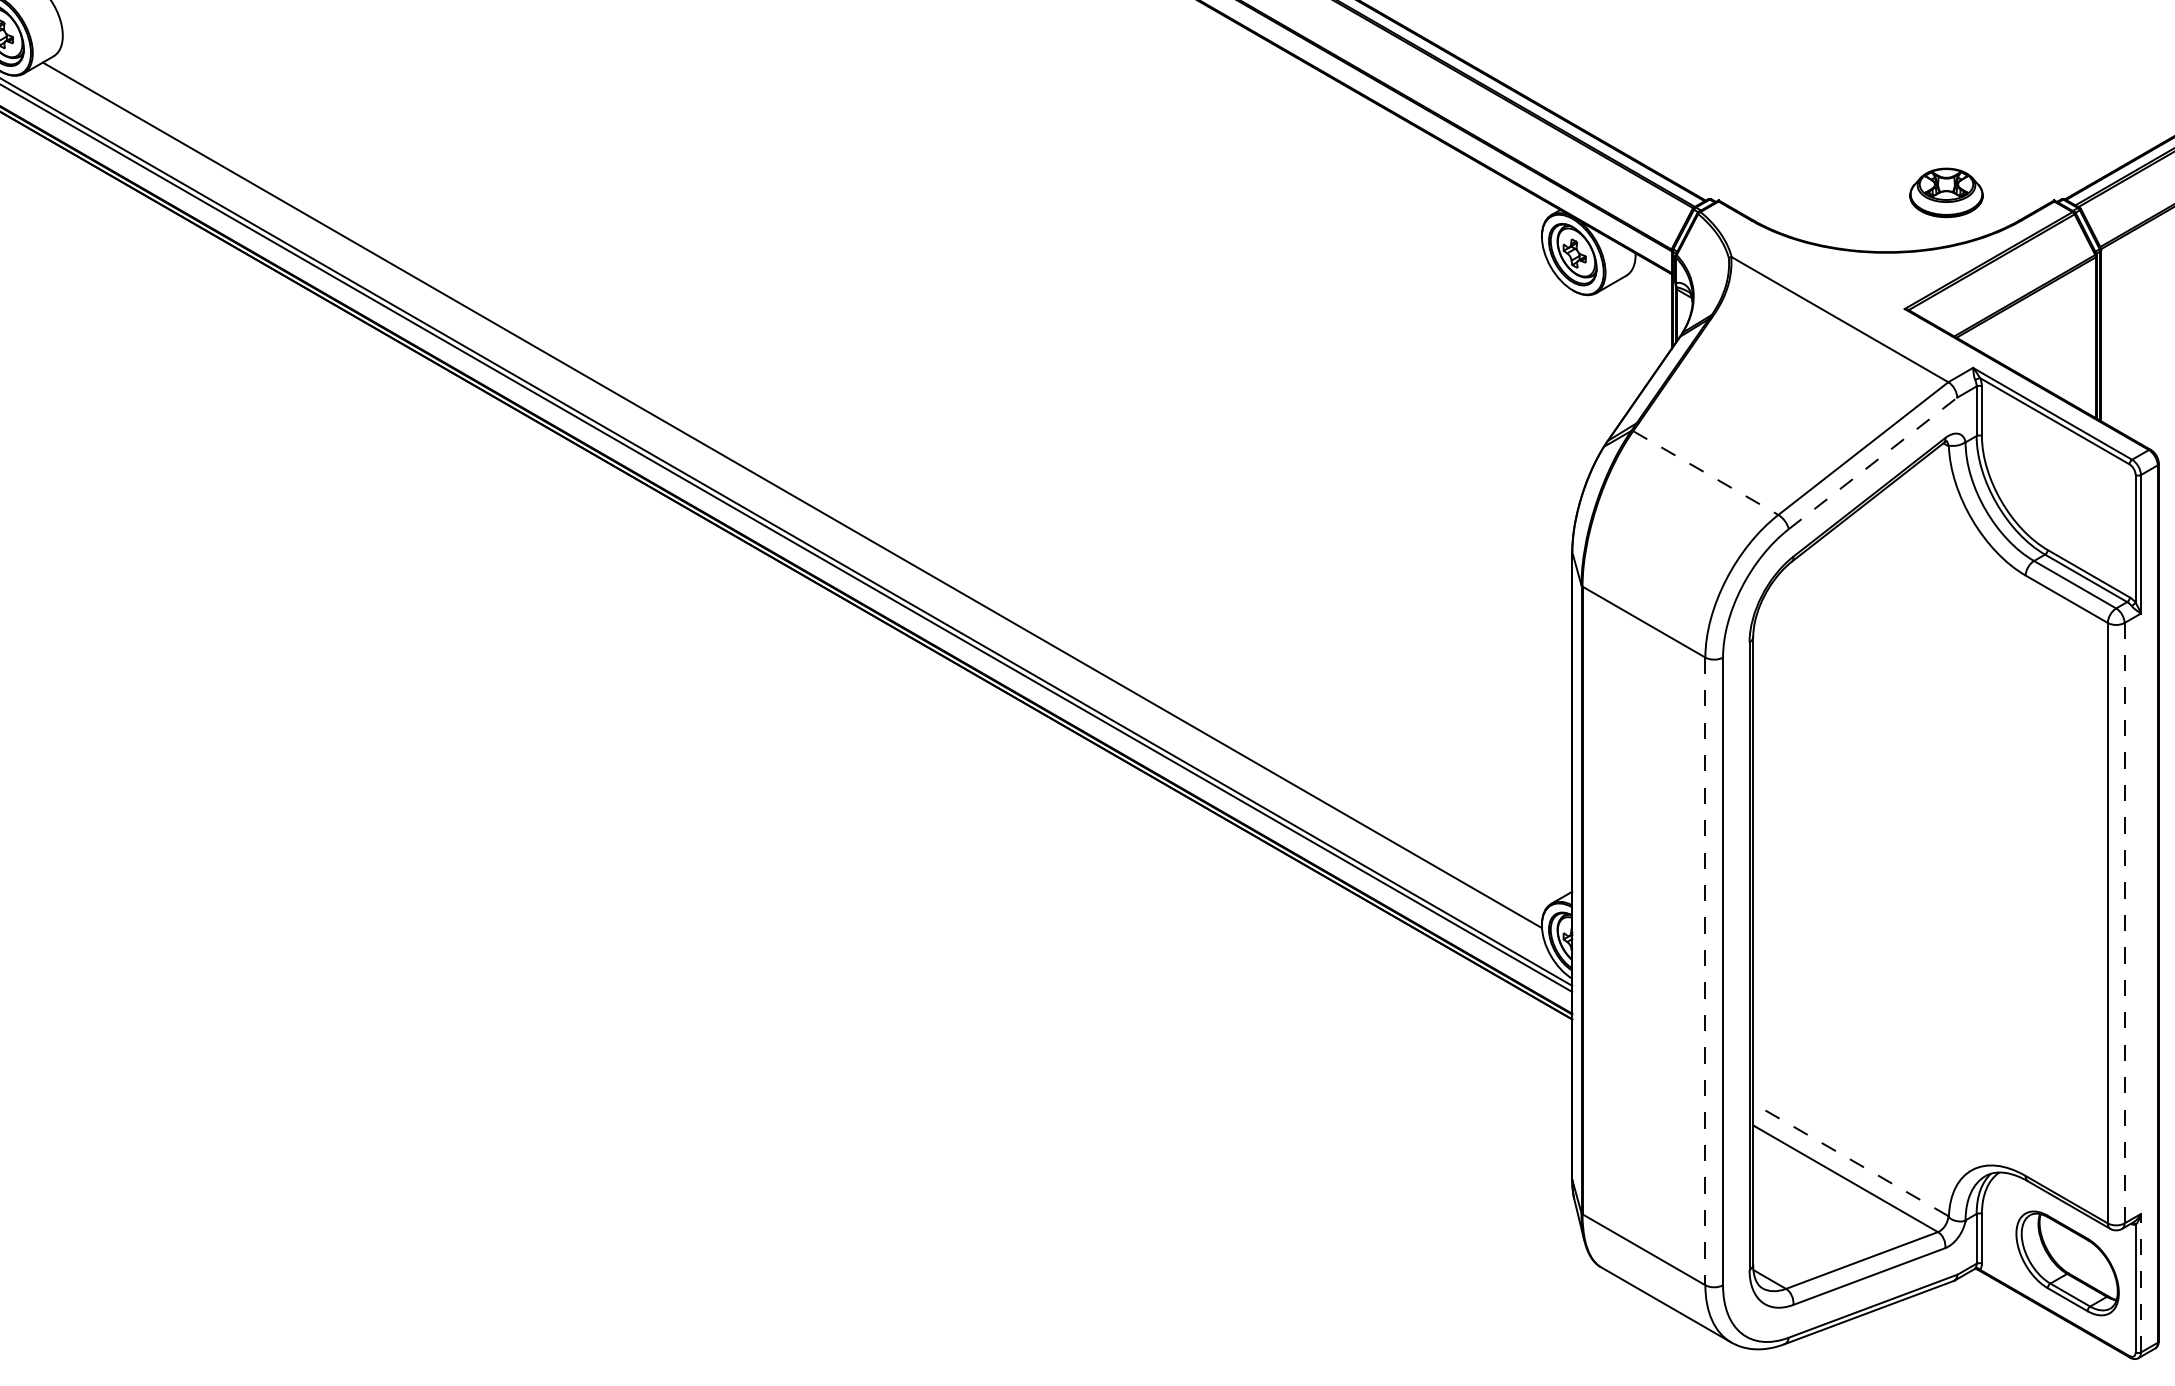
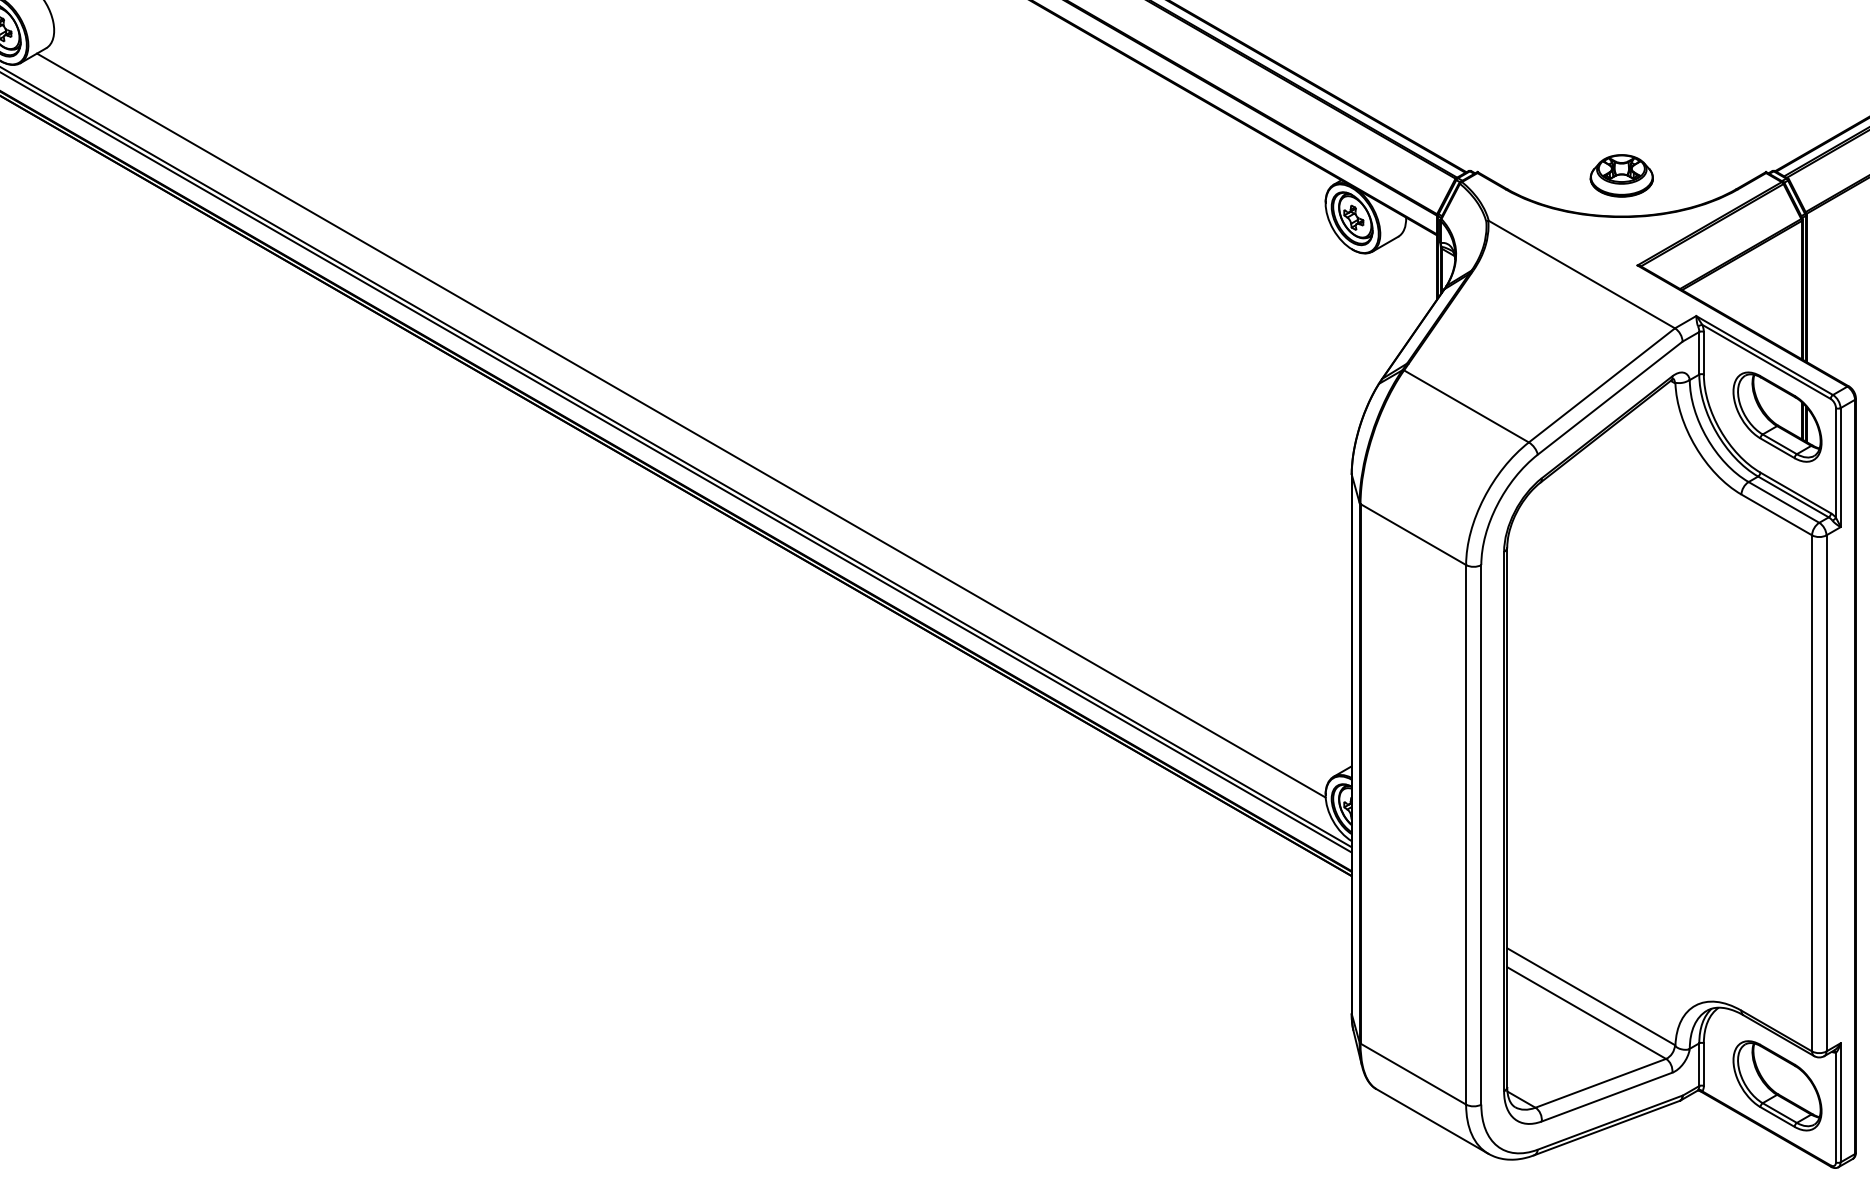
part: (1946, 192) -> (1621, 175), moved
line: (1872, 463) -> (1609, 398), dashed -> solid
line: (1705, 473) -> (1466, 406), dashed -> solid
part: (2067, 485) -> (1777, 417), added
line: (2124, 922) -> (1826, 792), dashed -> solid
line: (1705, 971) -> (1466, 834), dashed -> solid
line: (1850, 1159) -> (1590, 996), dashed -> solid
line: (2140, 1282) -> (1840, 1102), dashed -> solid

